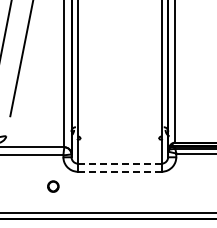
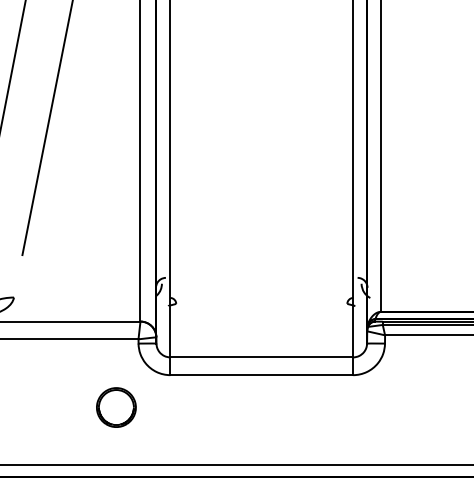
line: (119, 163) -> (261, 357), dashed -> solid
line: (119, 171) -> (261, 374), dashed -> solid
part: (53, 186) -> (116, 407), size x1.67

